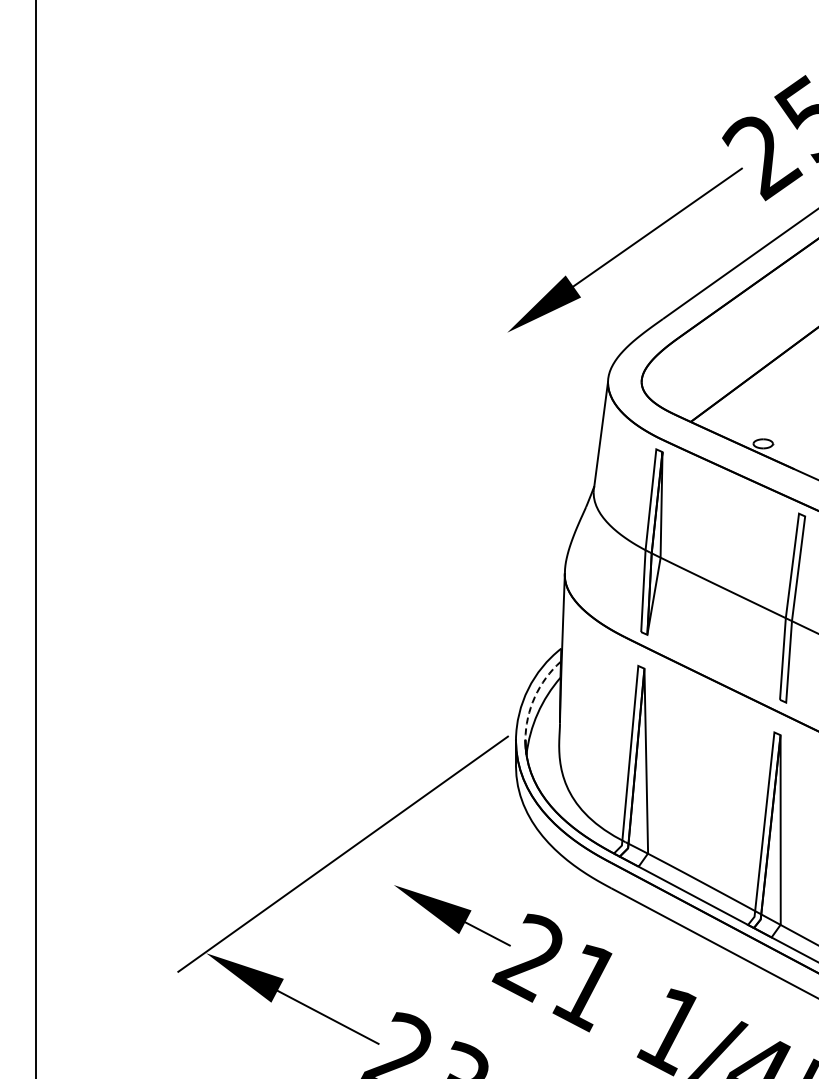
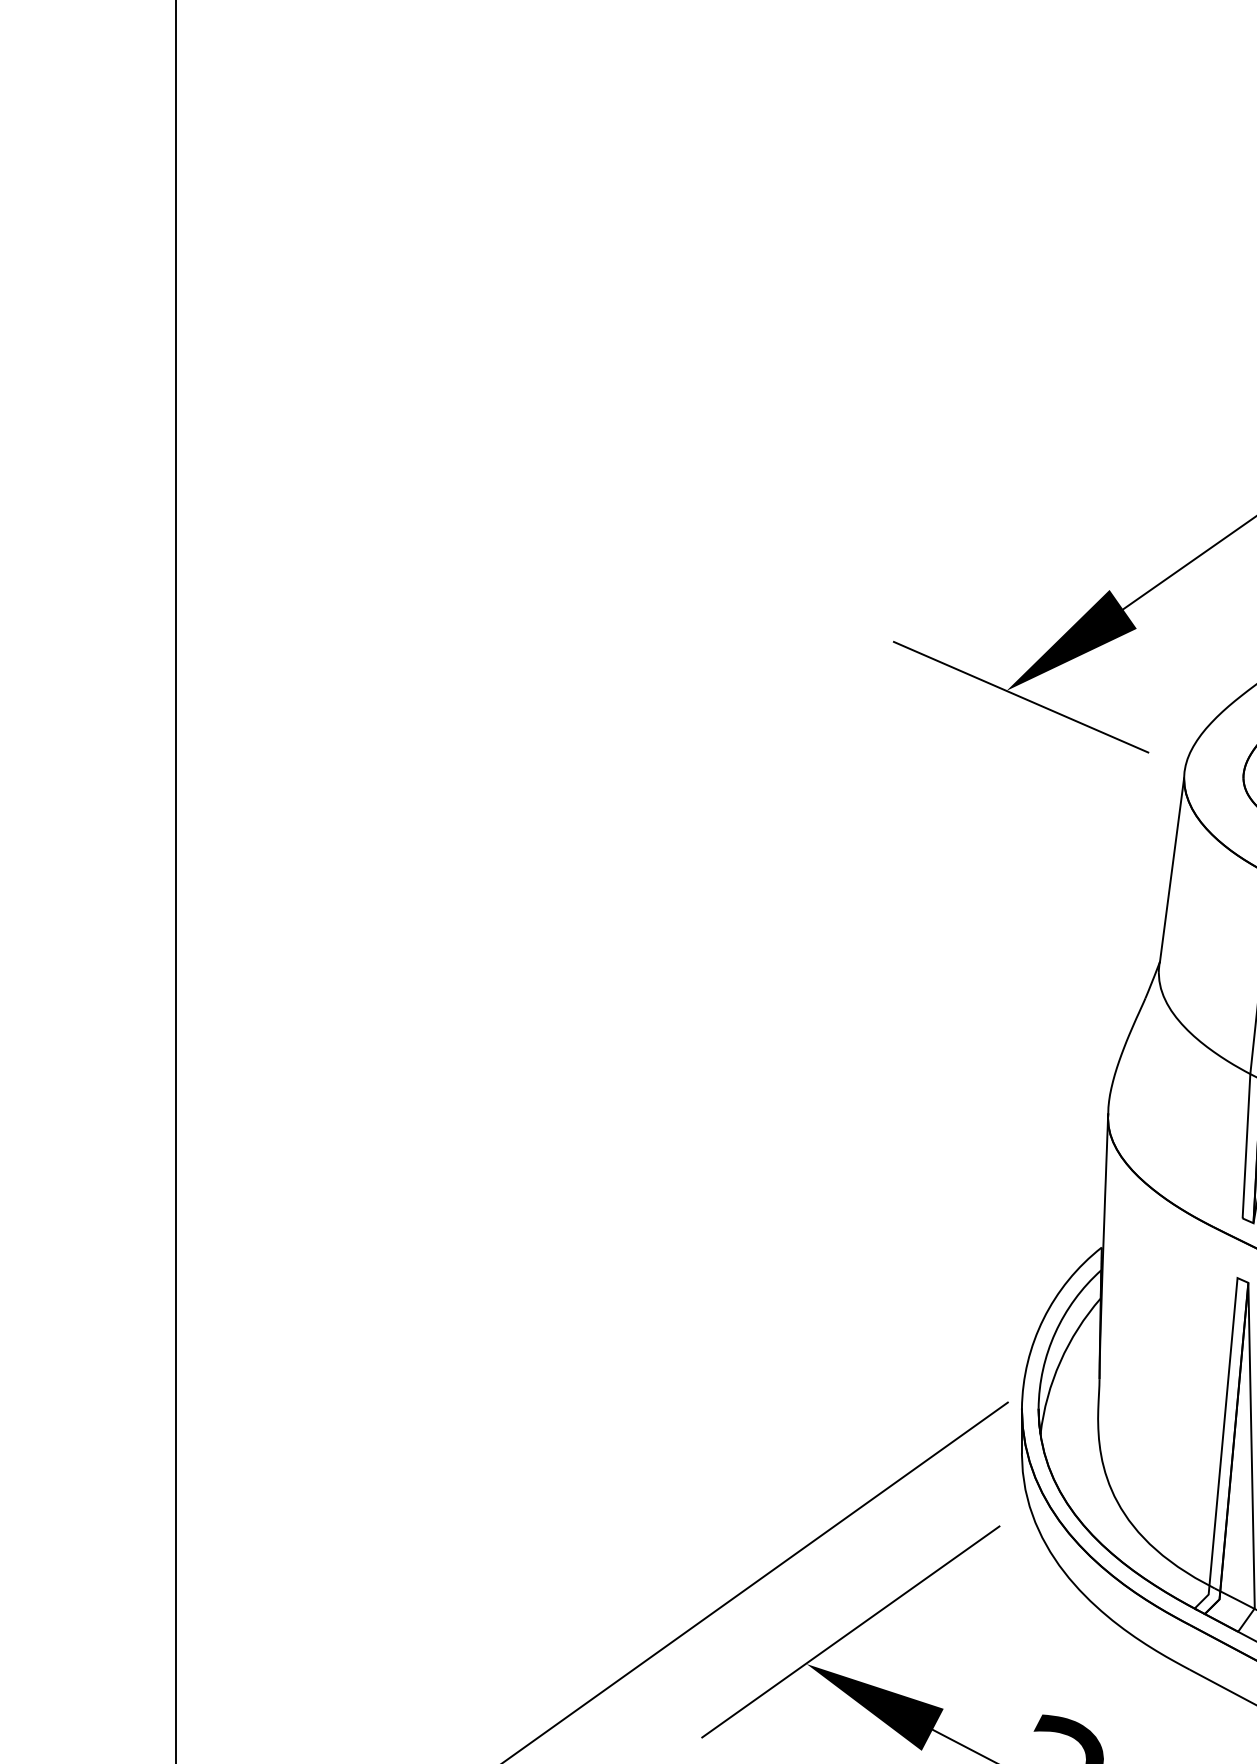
line: (515, 335) -> (1021, 695), added
arc: (534, 697) -> (1054, 1333), dashed -> solid
line: (418, 866) -> (850, 1631), added

